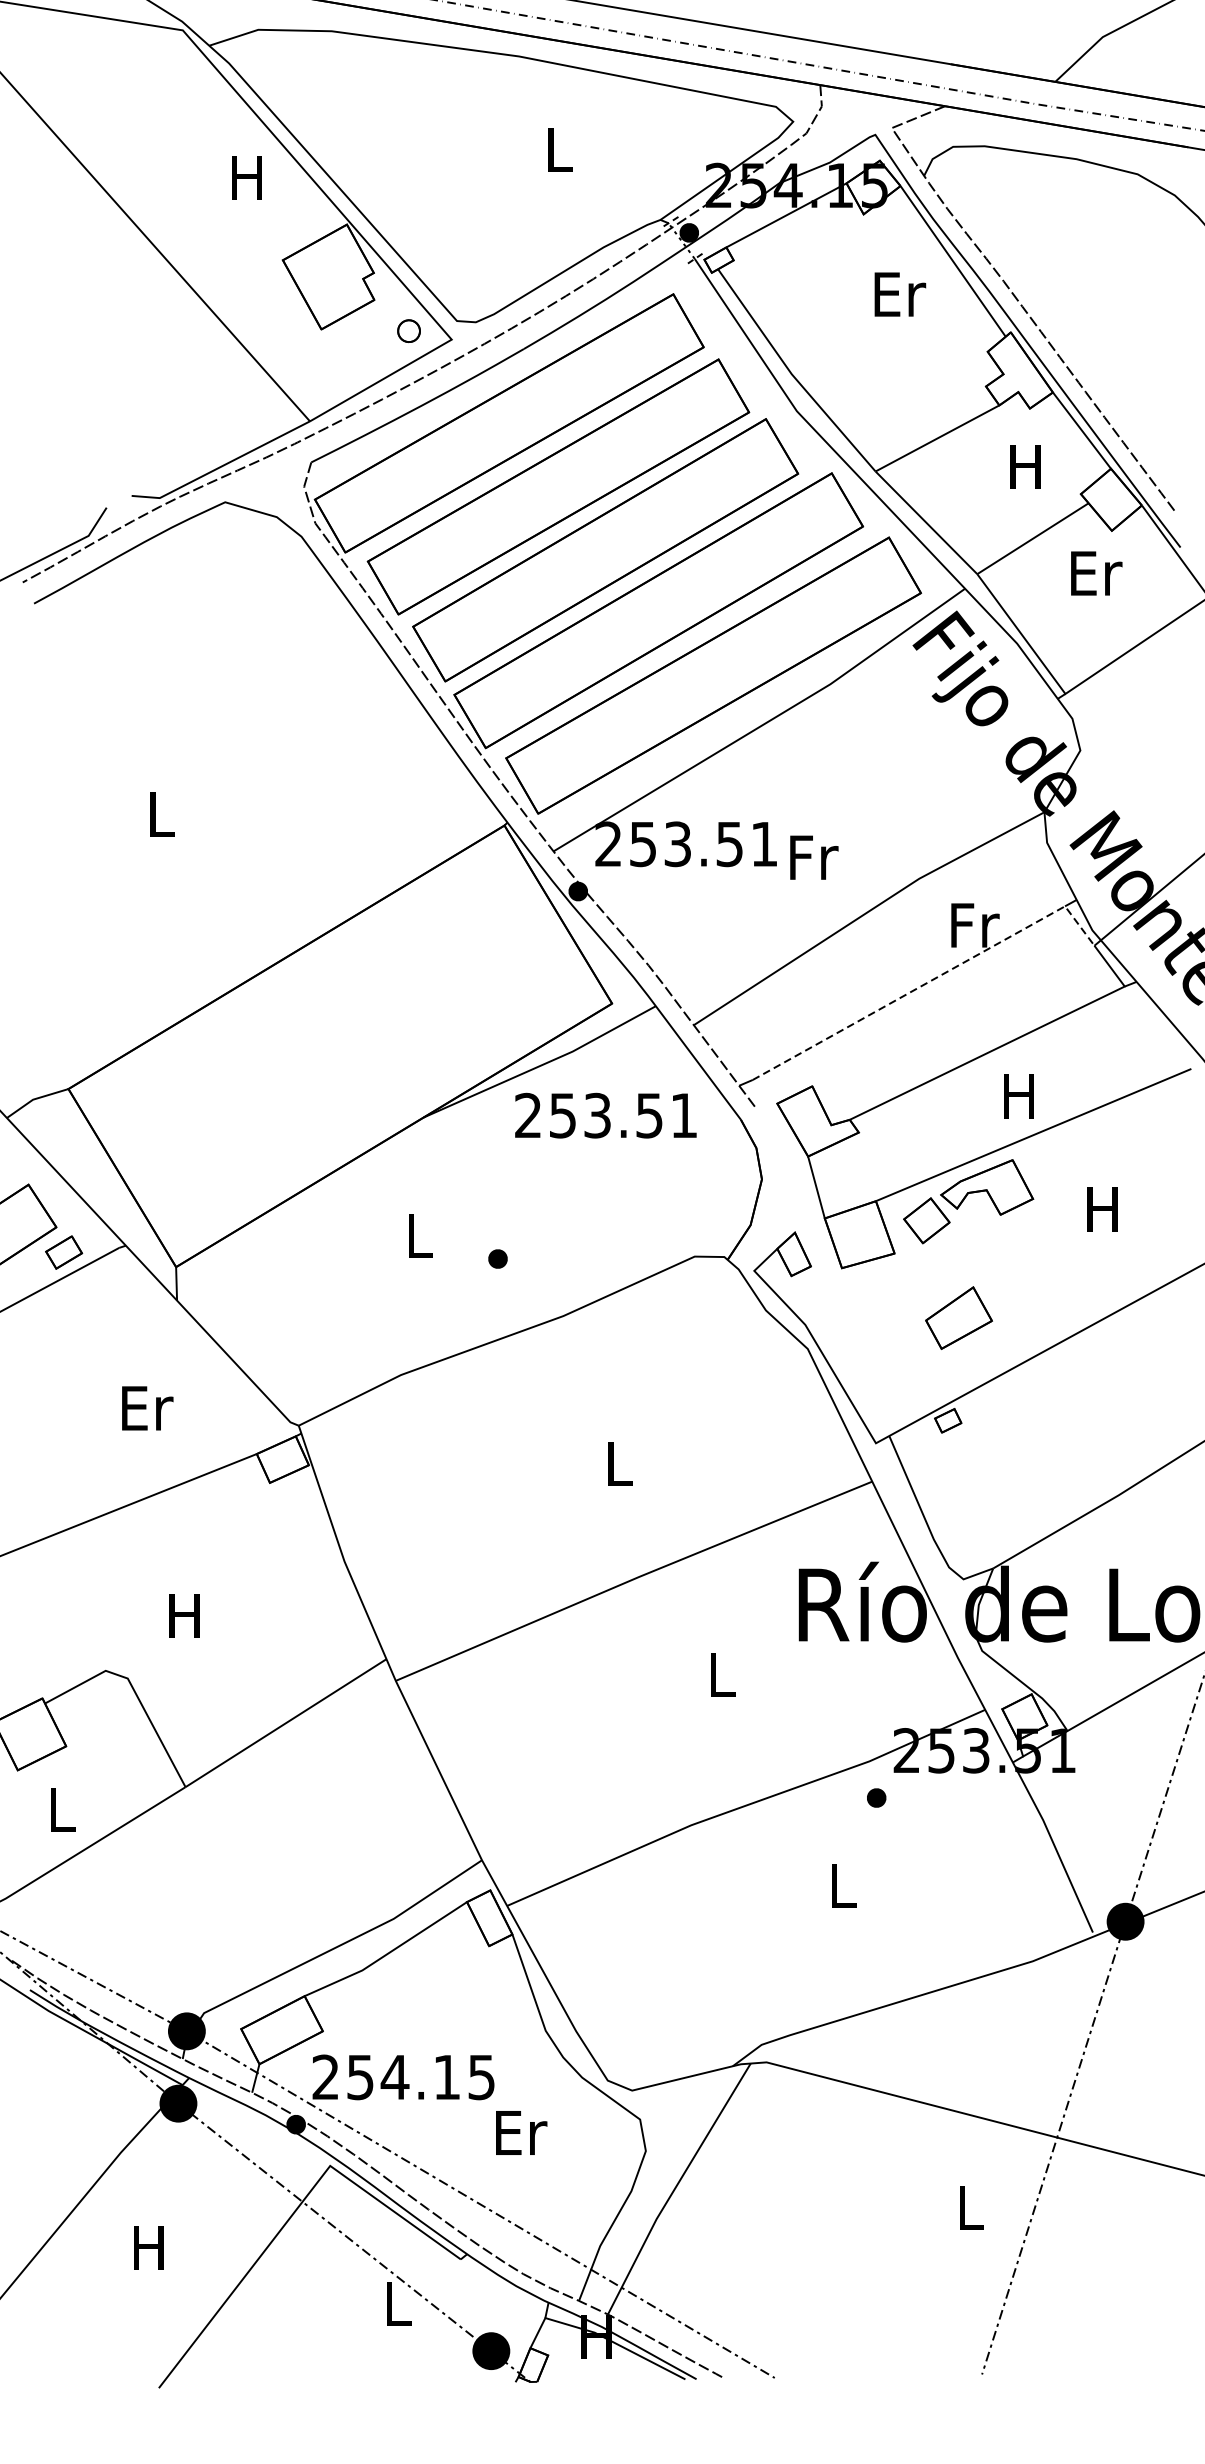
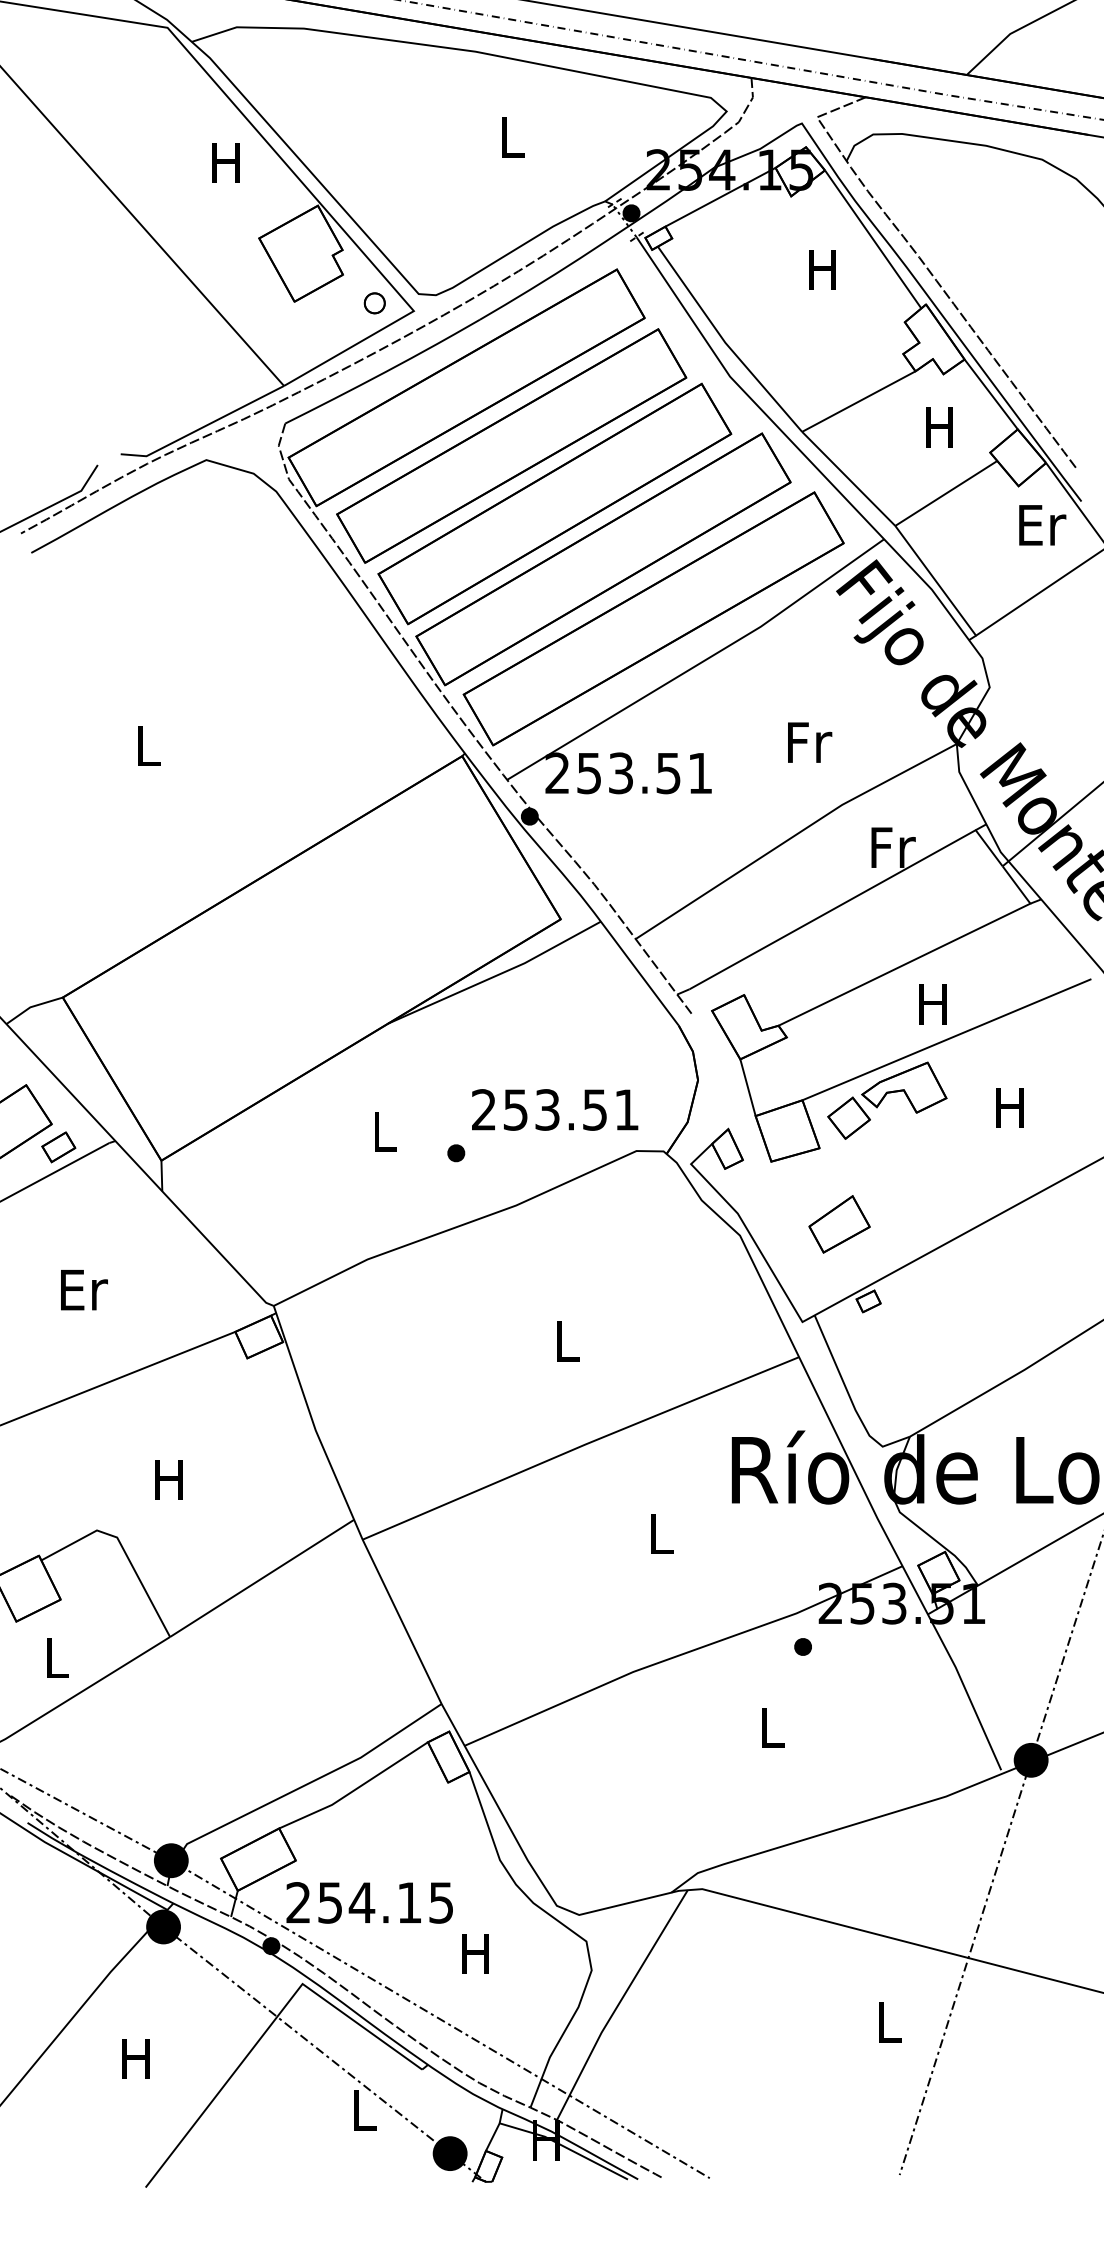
text: (899, 294) -> (824, 269), Er -> H
text: (1096, 573) -> (1042, 525), moved
text: (814, 857) -> (810, 742), moved
line: (931, 980) -> (853, 898), dashed -> solid
text: (606, 1115) -> (555, 1109), moved
part: (958, 1318) -> (839, 1224), moved
text: (147, 1408) -> (84, 1290), moved
text: (521, 2132) -> (477, 1953), Er -> H

